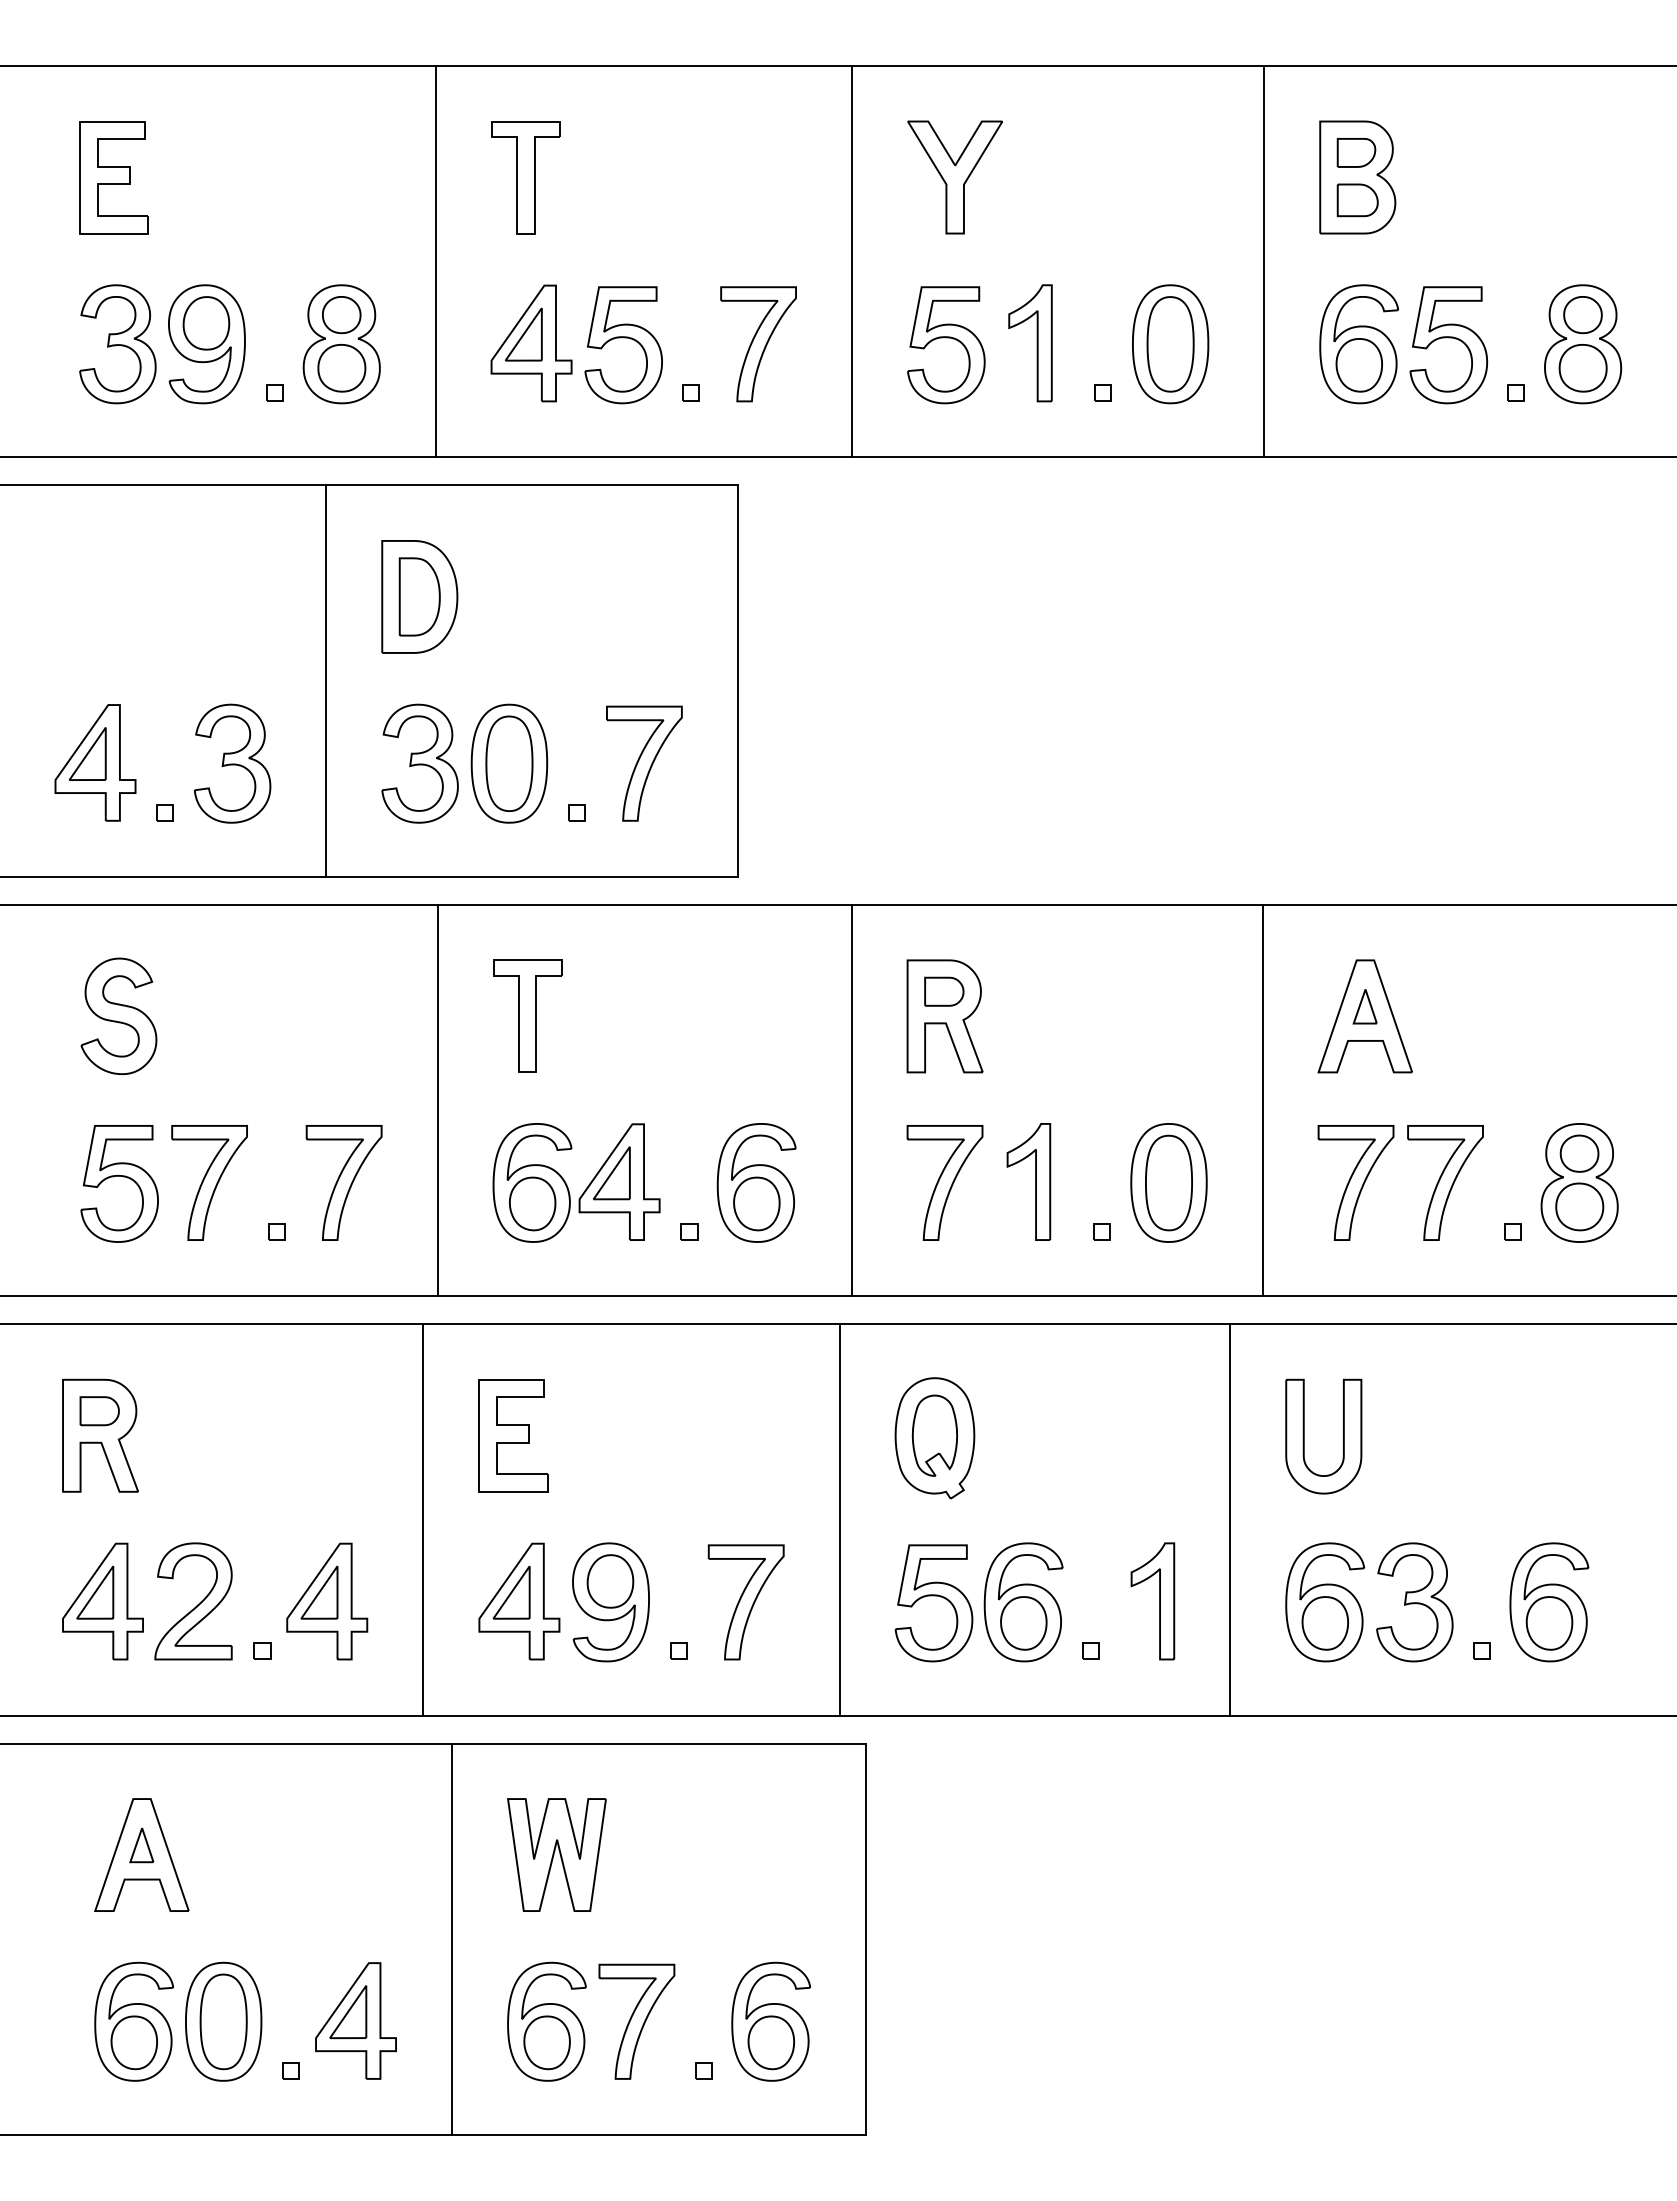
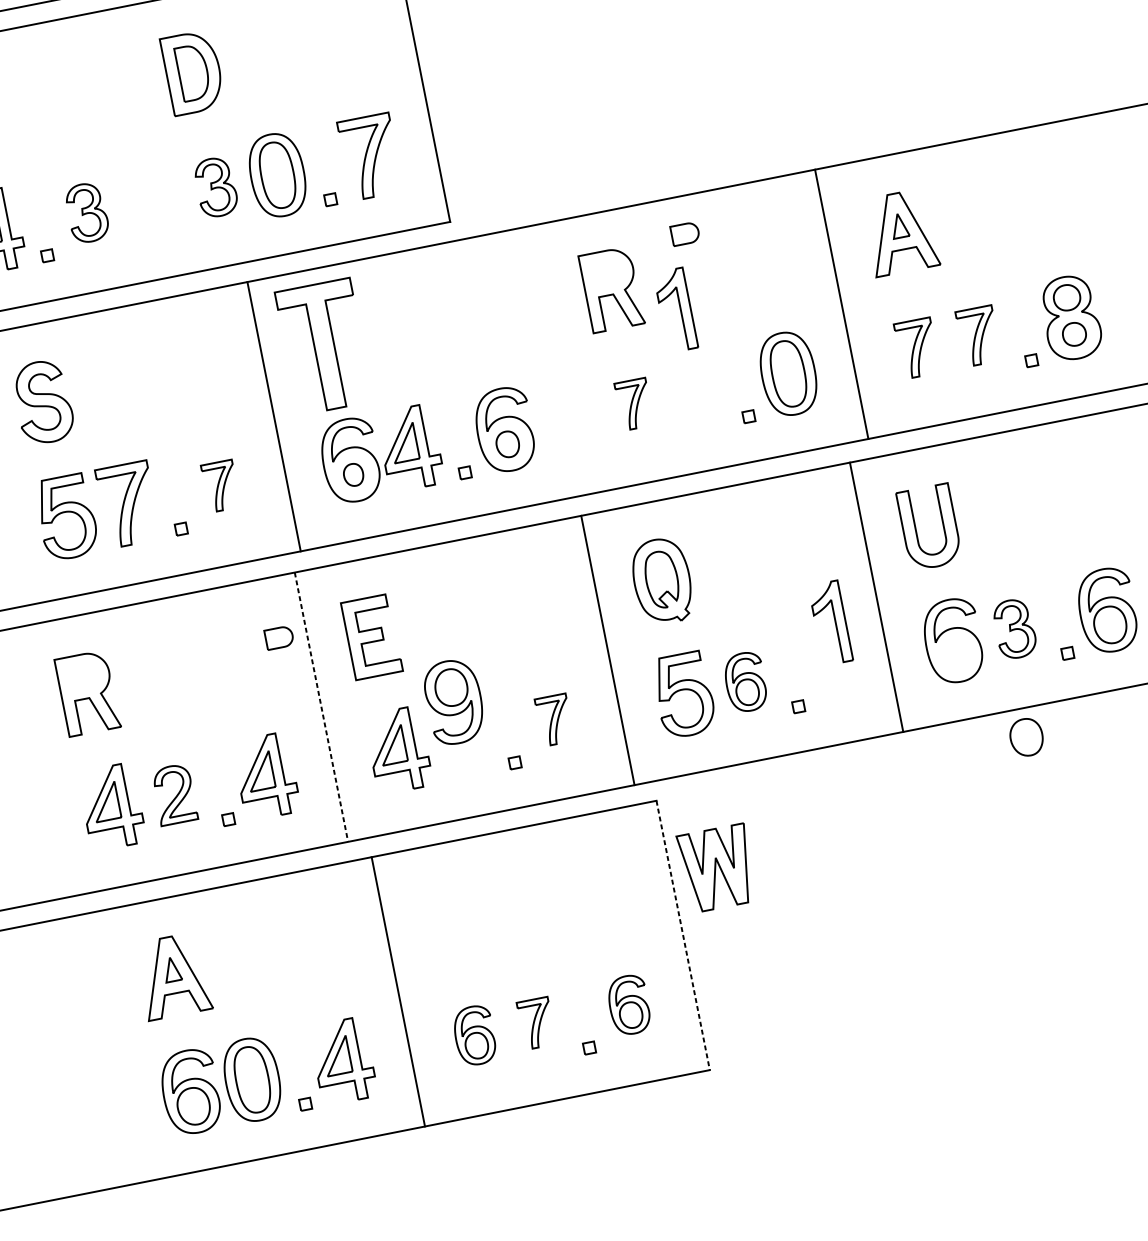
line: (326, 680) -> (140, 142), removed
part: (232, 763) -> (87, 212), size x0.7
part: (419, 763) -> (215, 187), size x0.7
part: (944, 991) -> (685, 233), moved
part: (527, 1015) -> (324, 346), size x1.6
line: (851, 1100) -> (558, 360), removed
part: (1035, 1181) -> (680, 309), moved
part: (343, 1182) -> (220, 485), size x0.6
part: (944, 1182) -> (634, 404), size x0.6
part: (1355, 1182) -> (916, 348), size x0.7
part: (1445, 1182) -> (978, 335), size x0.7
part: (532, 1203) -> (353, 474), size x0.6
part: (756, 1203) -> (507, 444), size x0.7
part: (1579, 1206) -> (1074, 334), size x0.7
part: (99, 1411) -> (279, 638), moved
line: (423, 1519) -> (321, 706), solid -> dashed
part: (193, 1601) -> (174, 794), size x0.7
part: (1159, 1601) -> (835, 622), moved
part: (610, 1602) -> (454, 702), moved
part: (745, 1602) -> (554, 720), size x0.6
part: (1023, 1602) -> (745, 682), size x0.7
part: (1414, 1602) -> (1014, 629), size x0.7
part: (1324, 1623) -> (1026, 737), moved
part: (556, 1854) -> (717, 868), moved
line: (866, 1939) -> (683, 935), solid -> dashed
part: (546, 2021) -> (474, 1035), size x0.7
part: (636, 2021) -> (536, 1023), size x0.6
part: (771, 2021) -> (629, 1004), size x0.7

